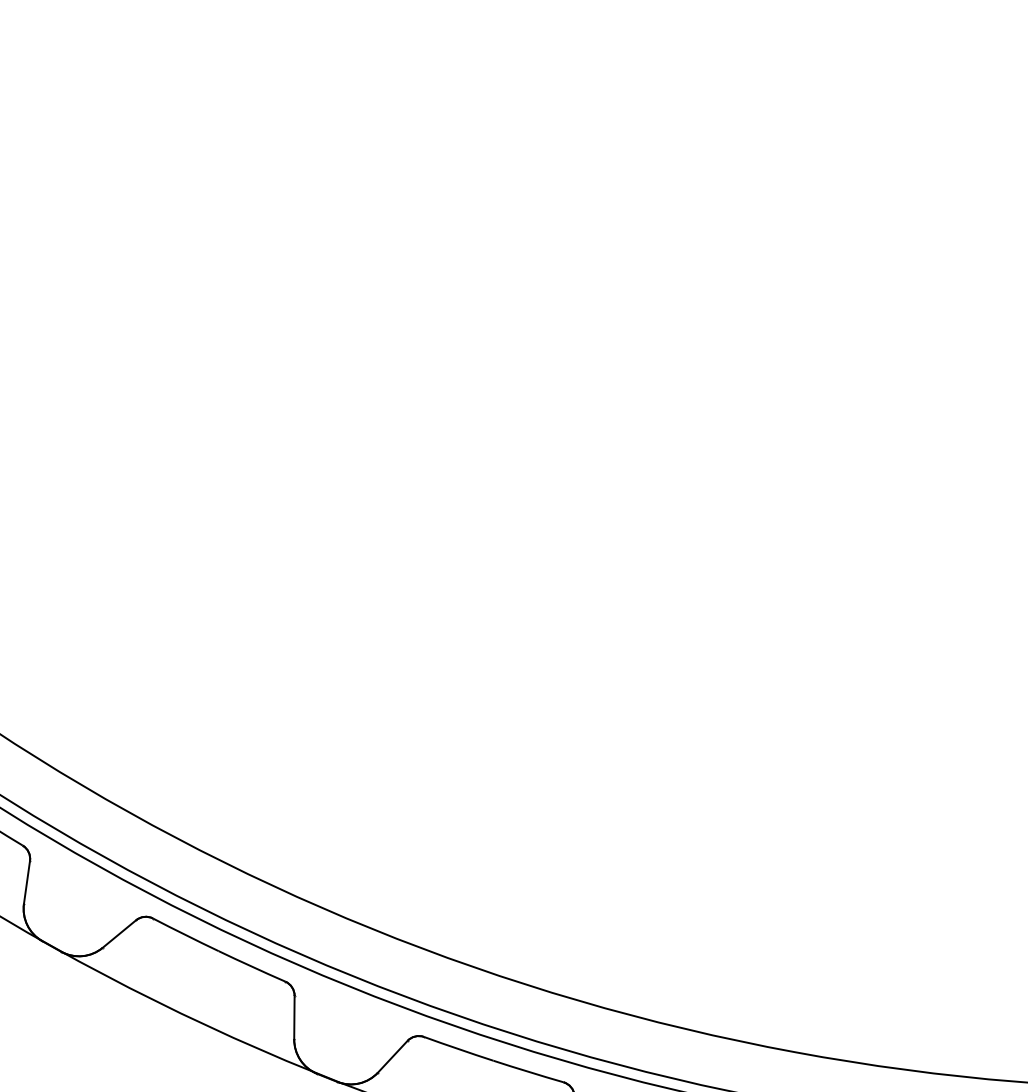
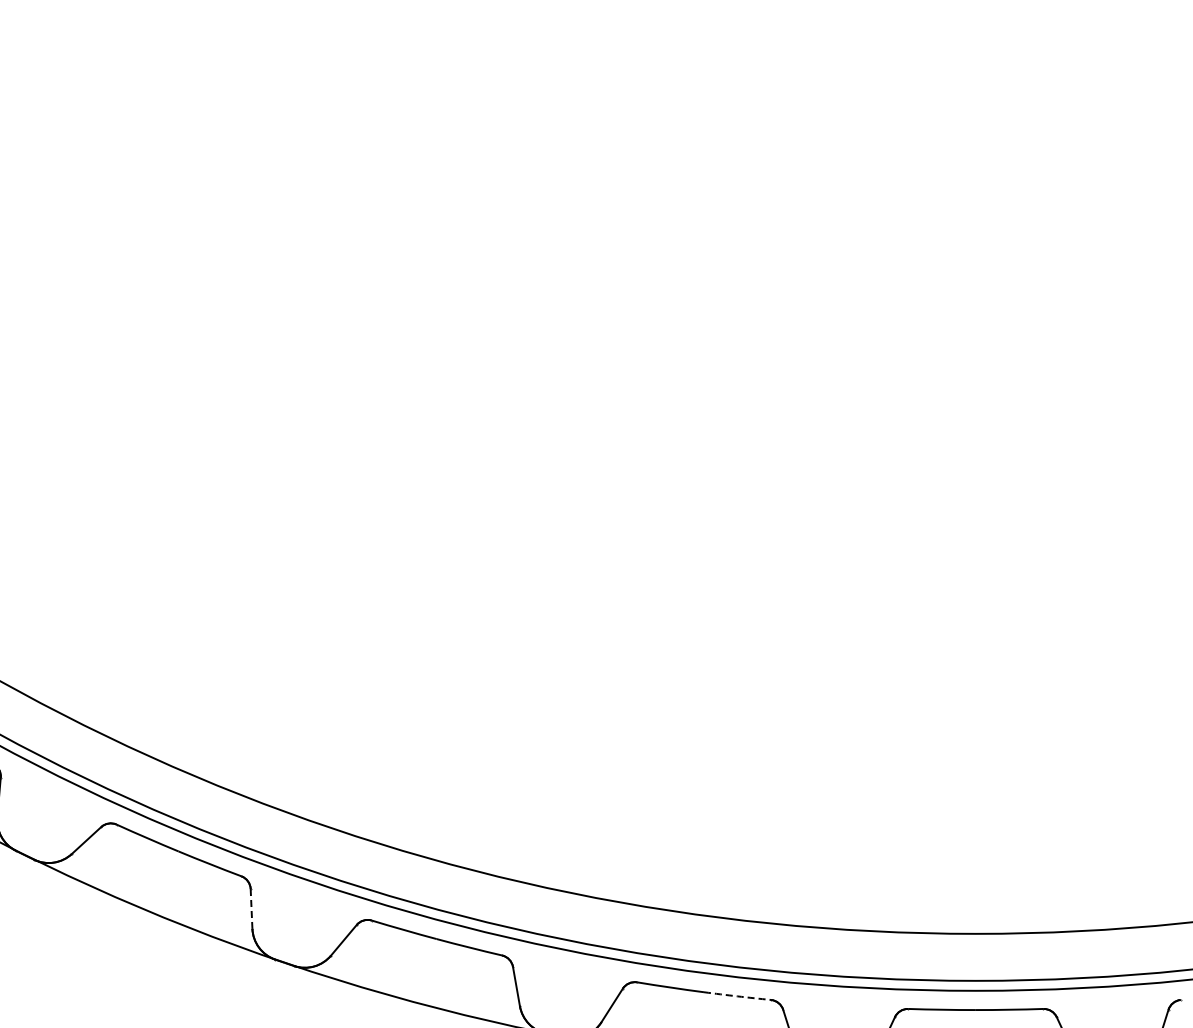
line: (27, 881) -> (251, 908), solid -> dashed
arc: (528, 1071) -> (737, 996), solid -> dashed

